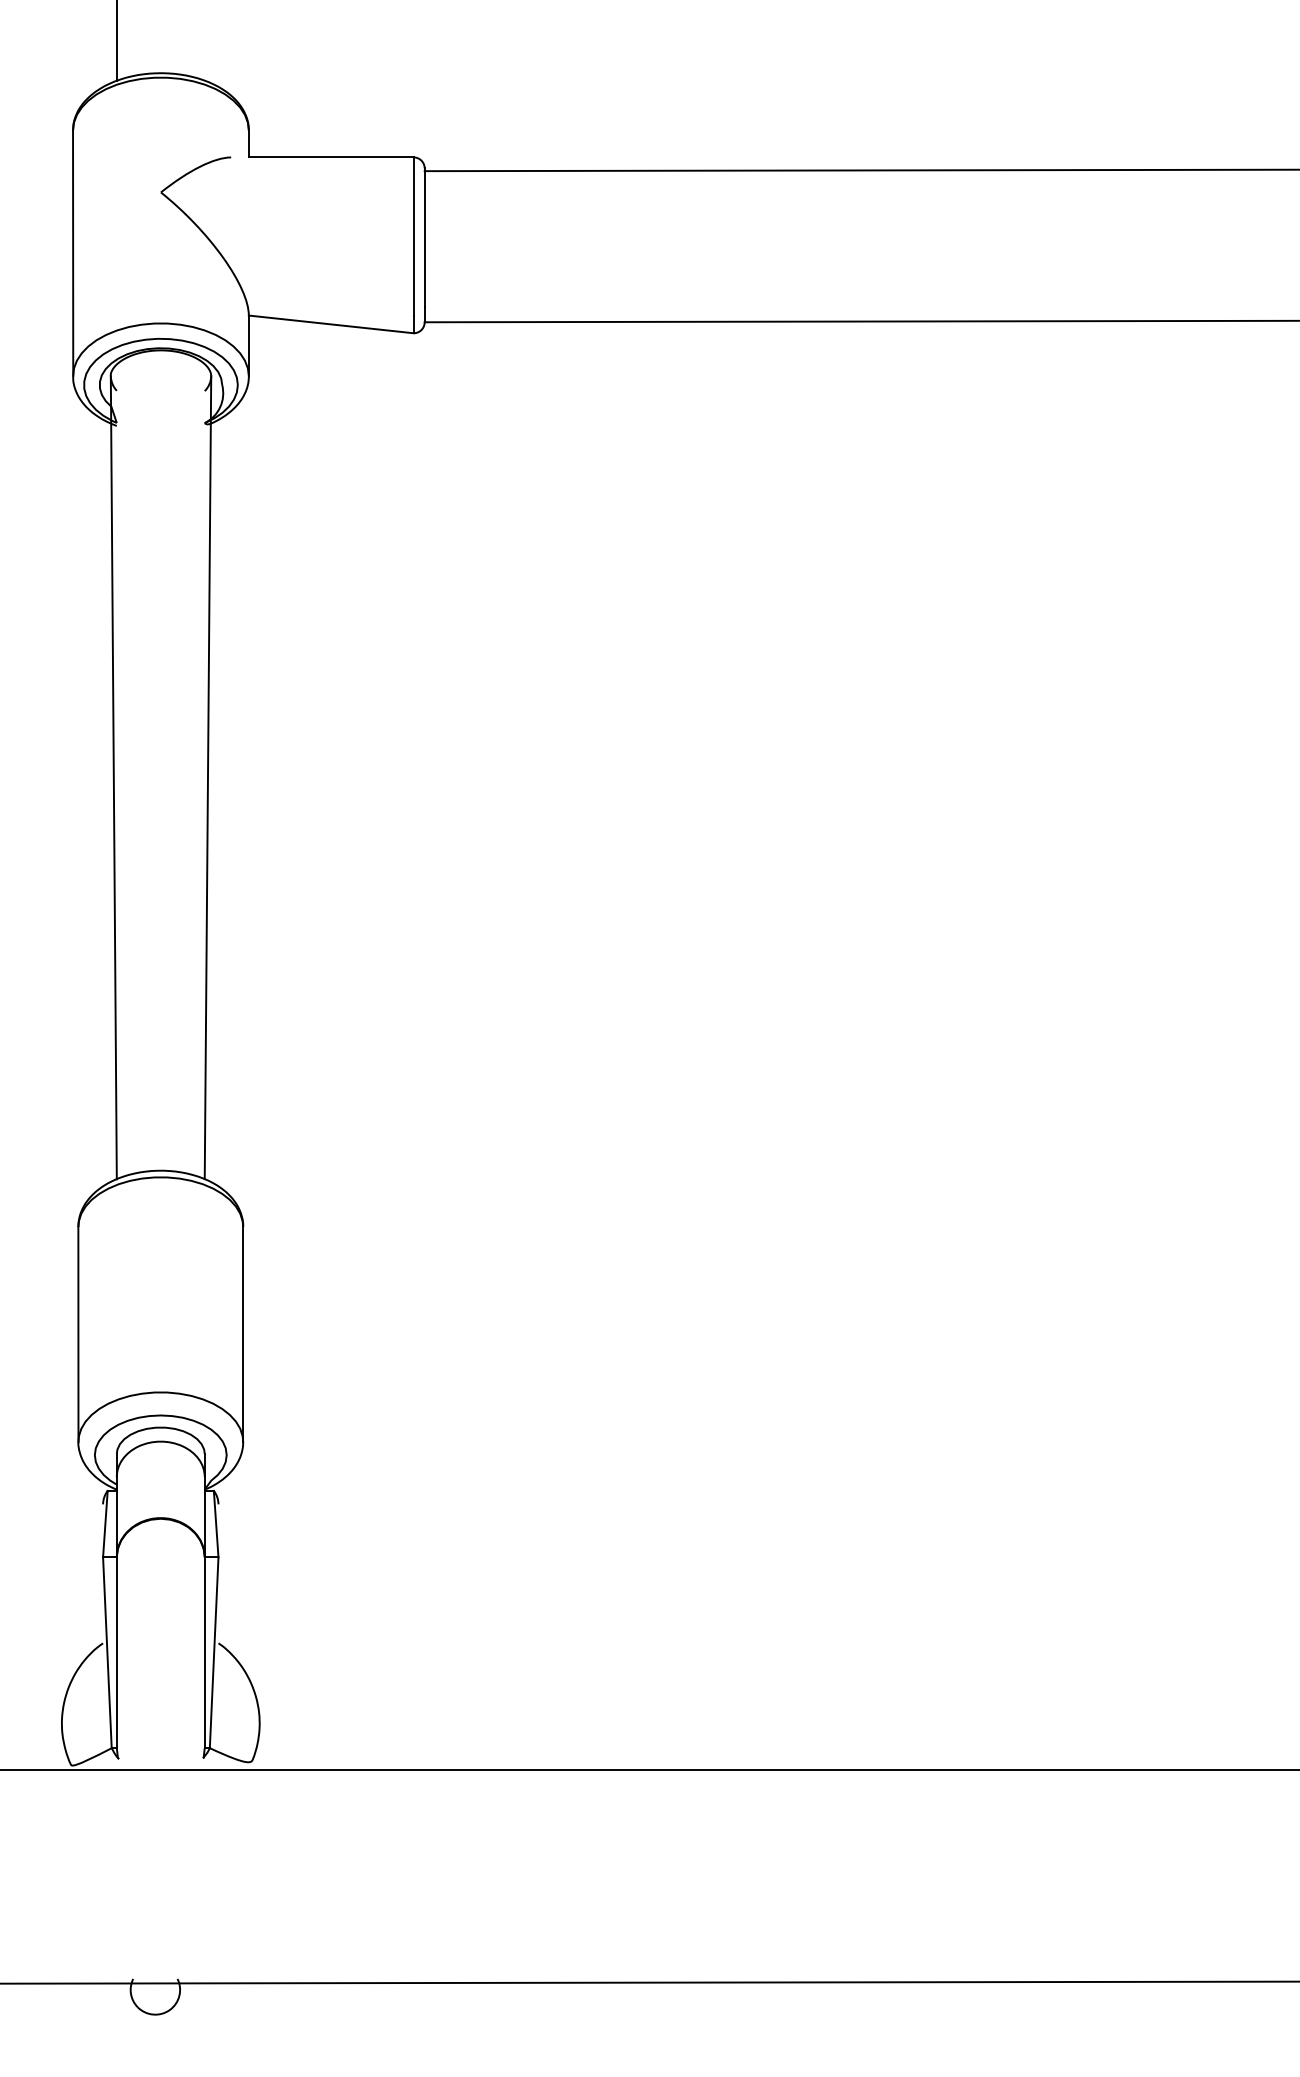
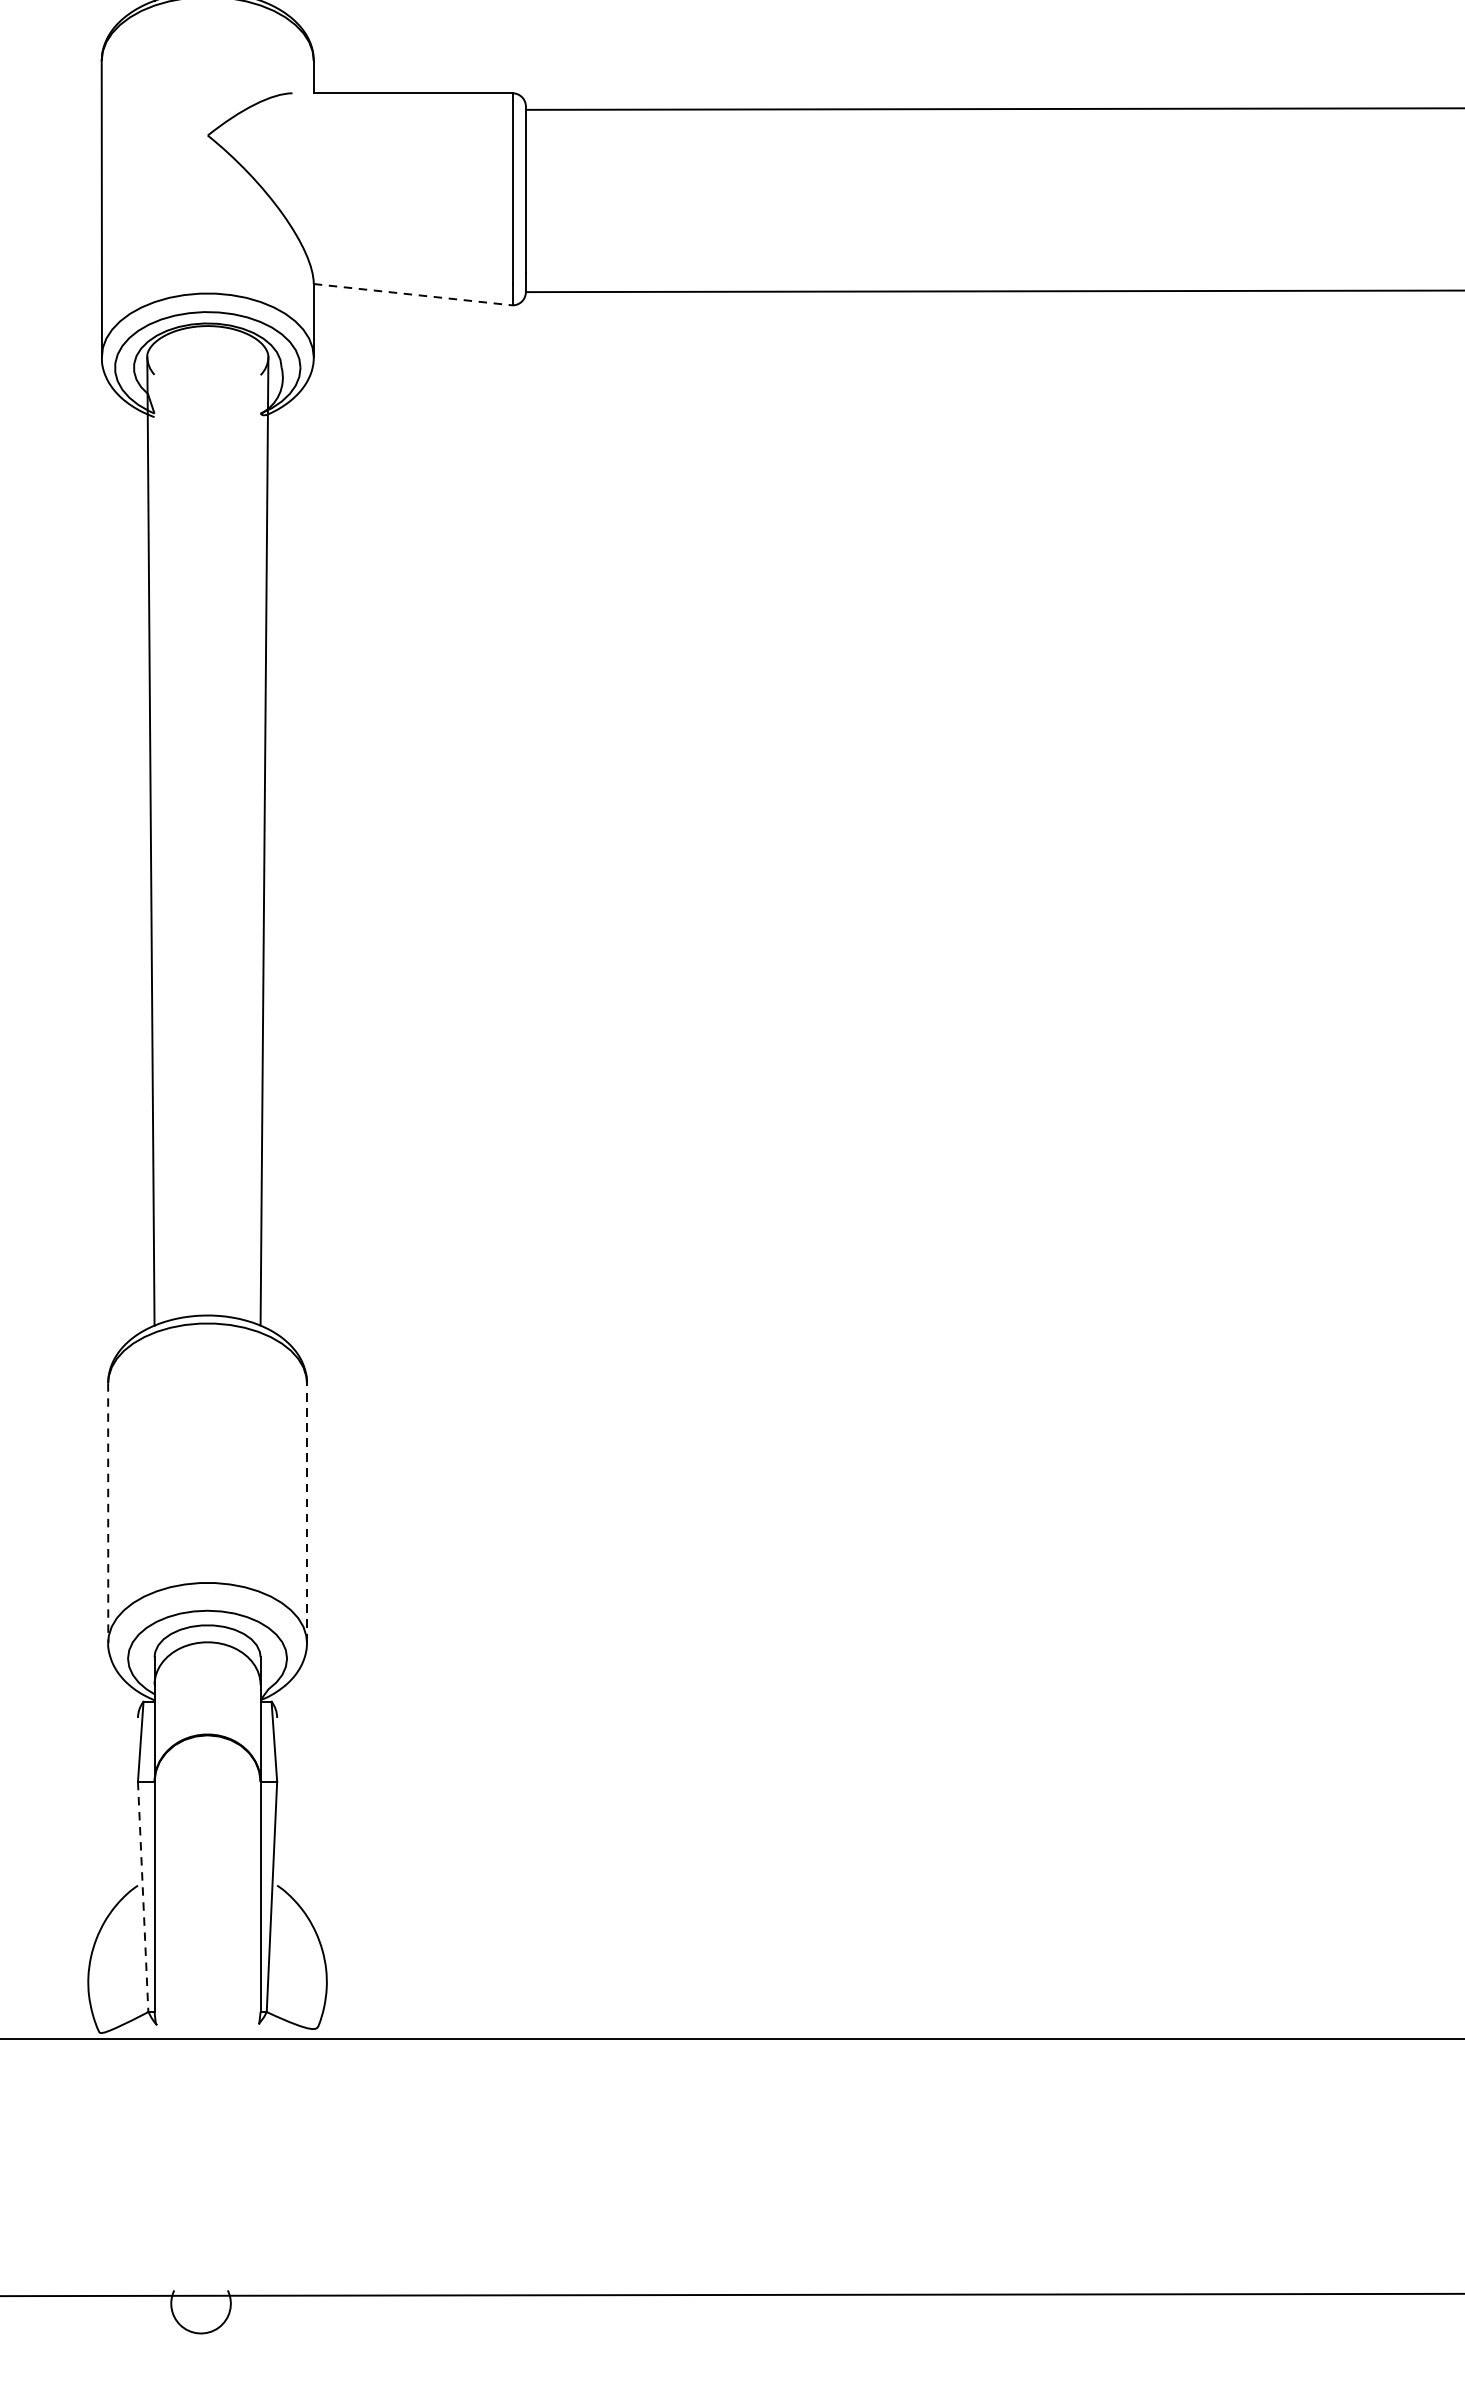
line: (331, 324) -> (413, 294), solid -> dashed
line: (78, 1334) -> (108, 1513), solid -> dashed
line: (243, 1334) -> (307, 1513), solid -> dashed
line: (107, 1652) -> (143, 1896), solid -> dashed

